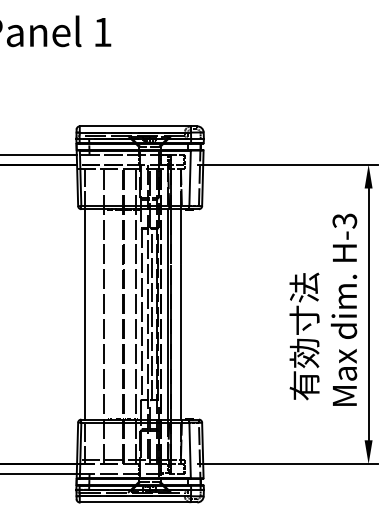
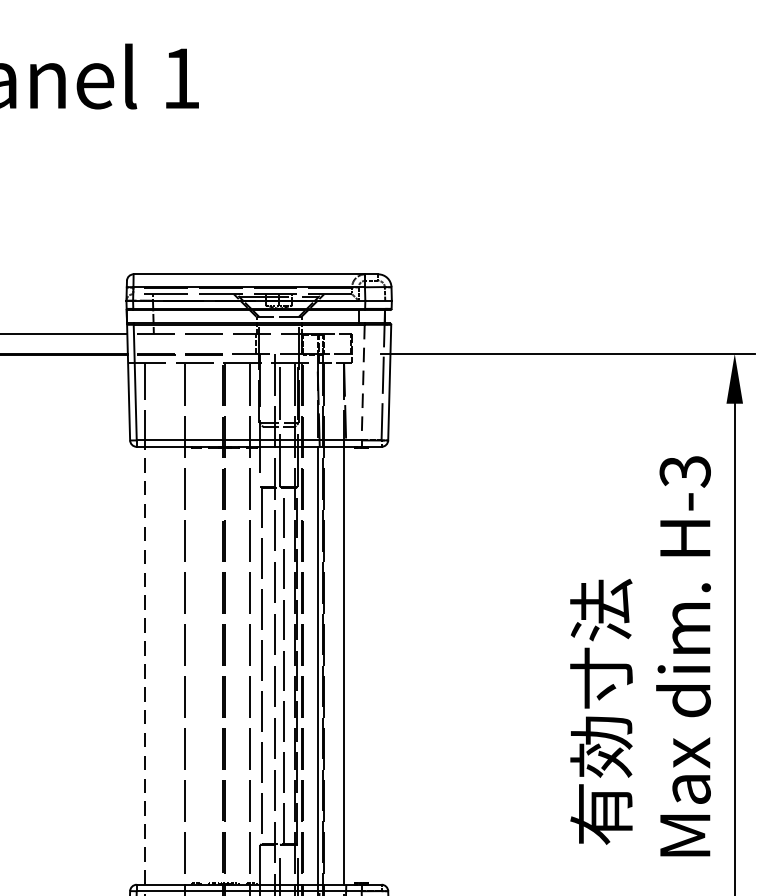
line: (190, 178) -> (363, 382), solid -> dashed
line: (85, 313) -> (145, 663), solid -> dashed

